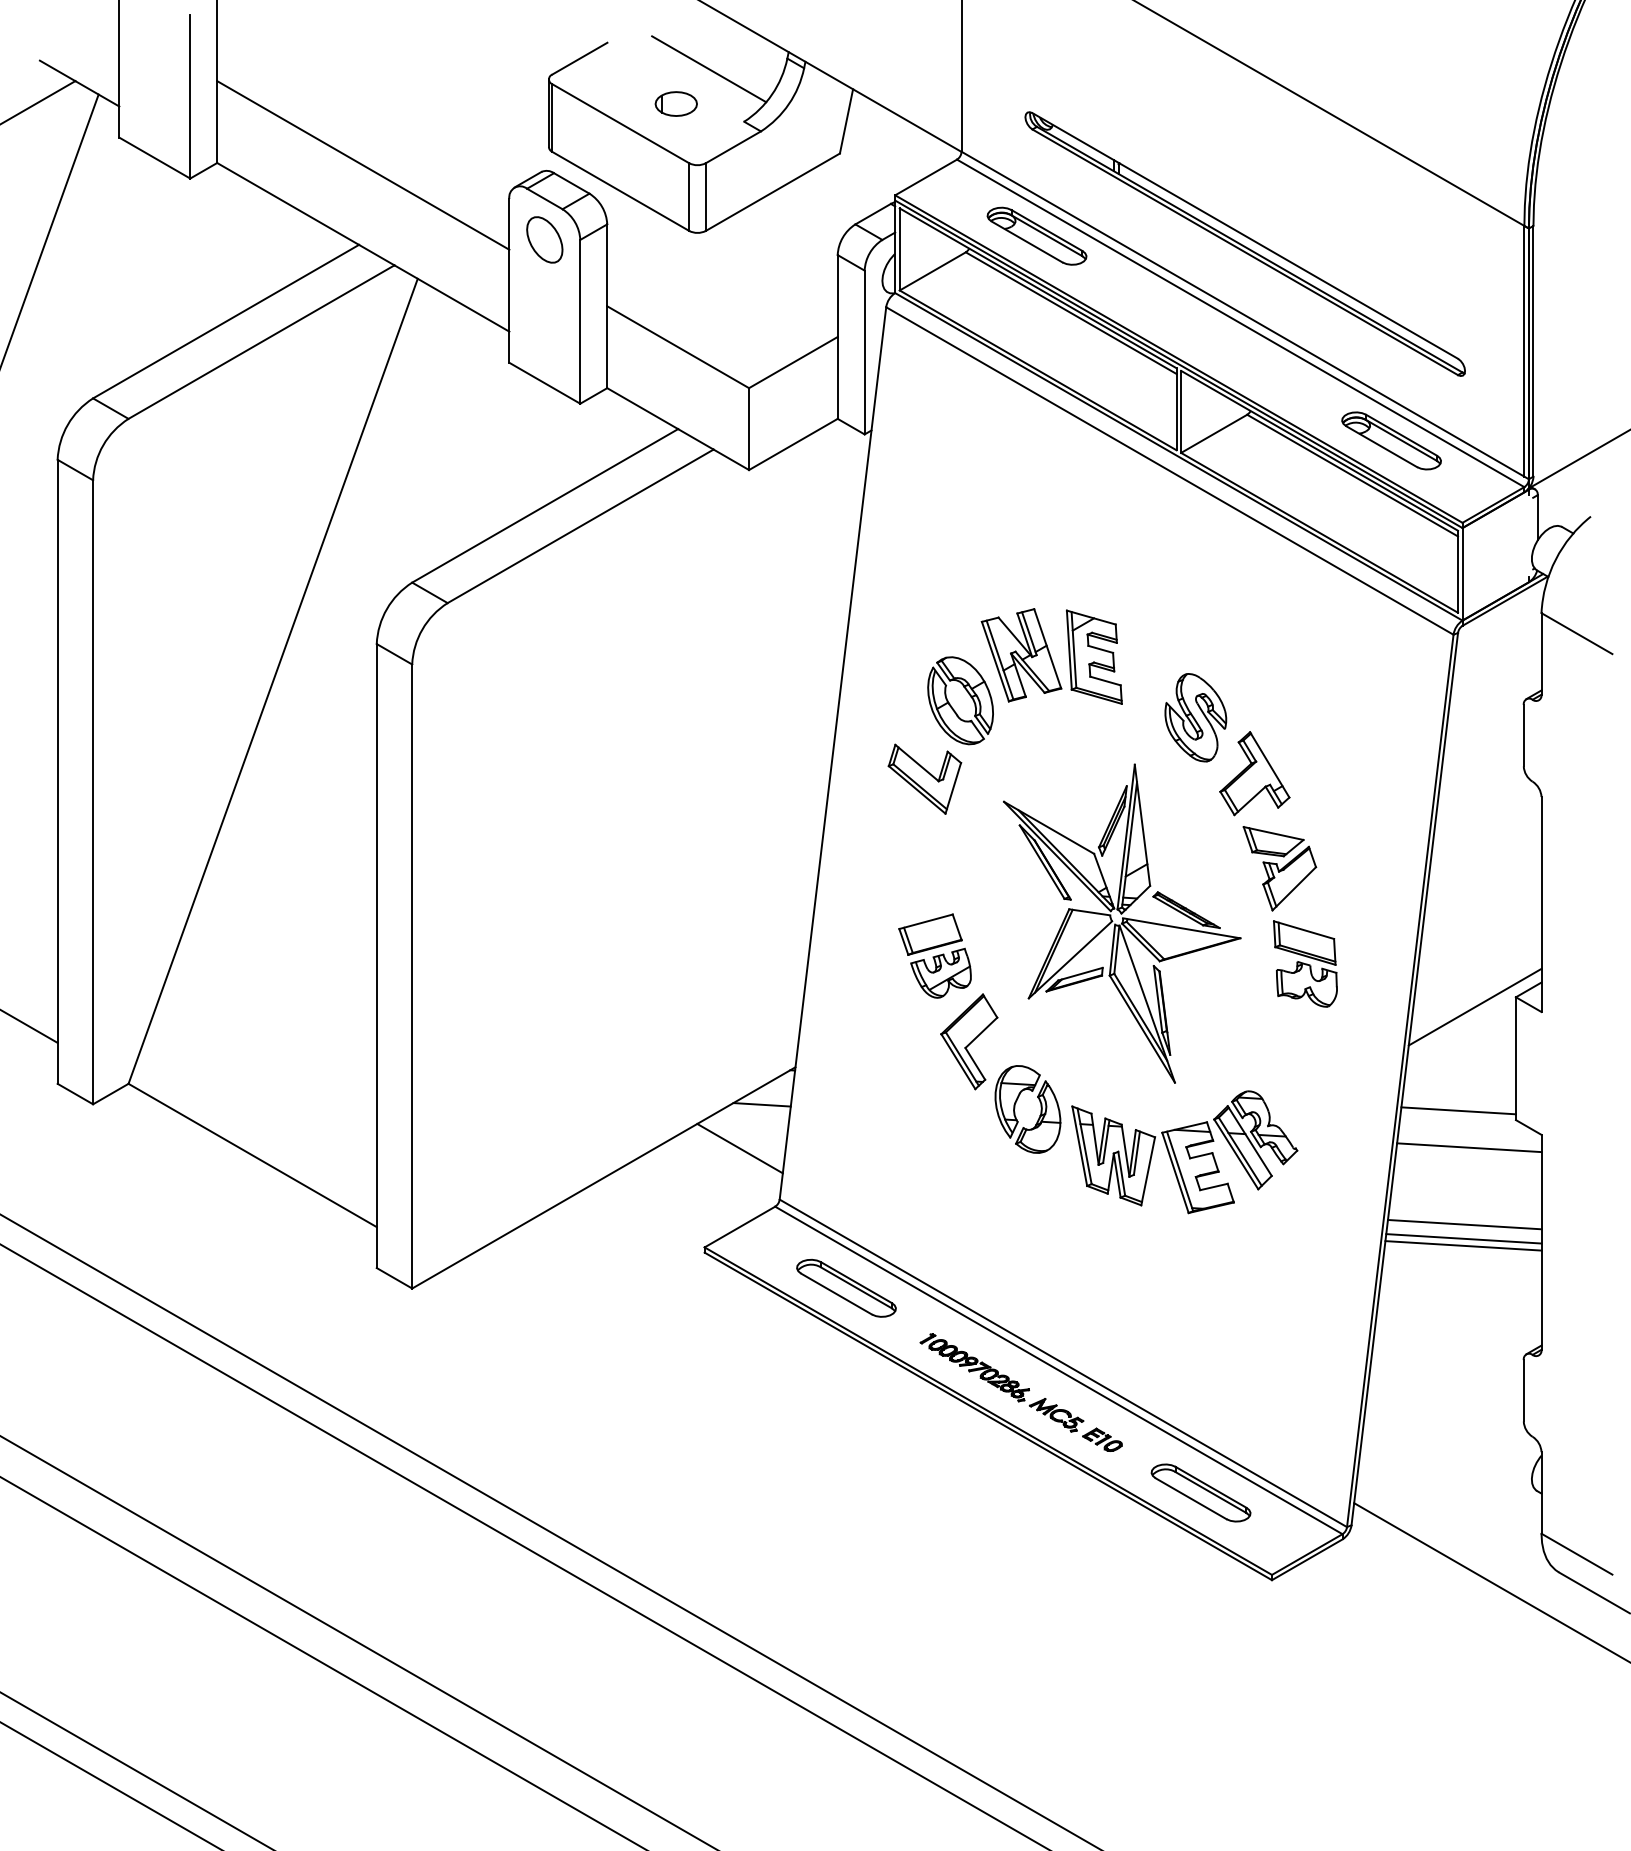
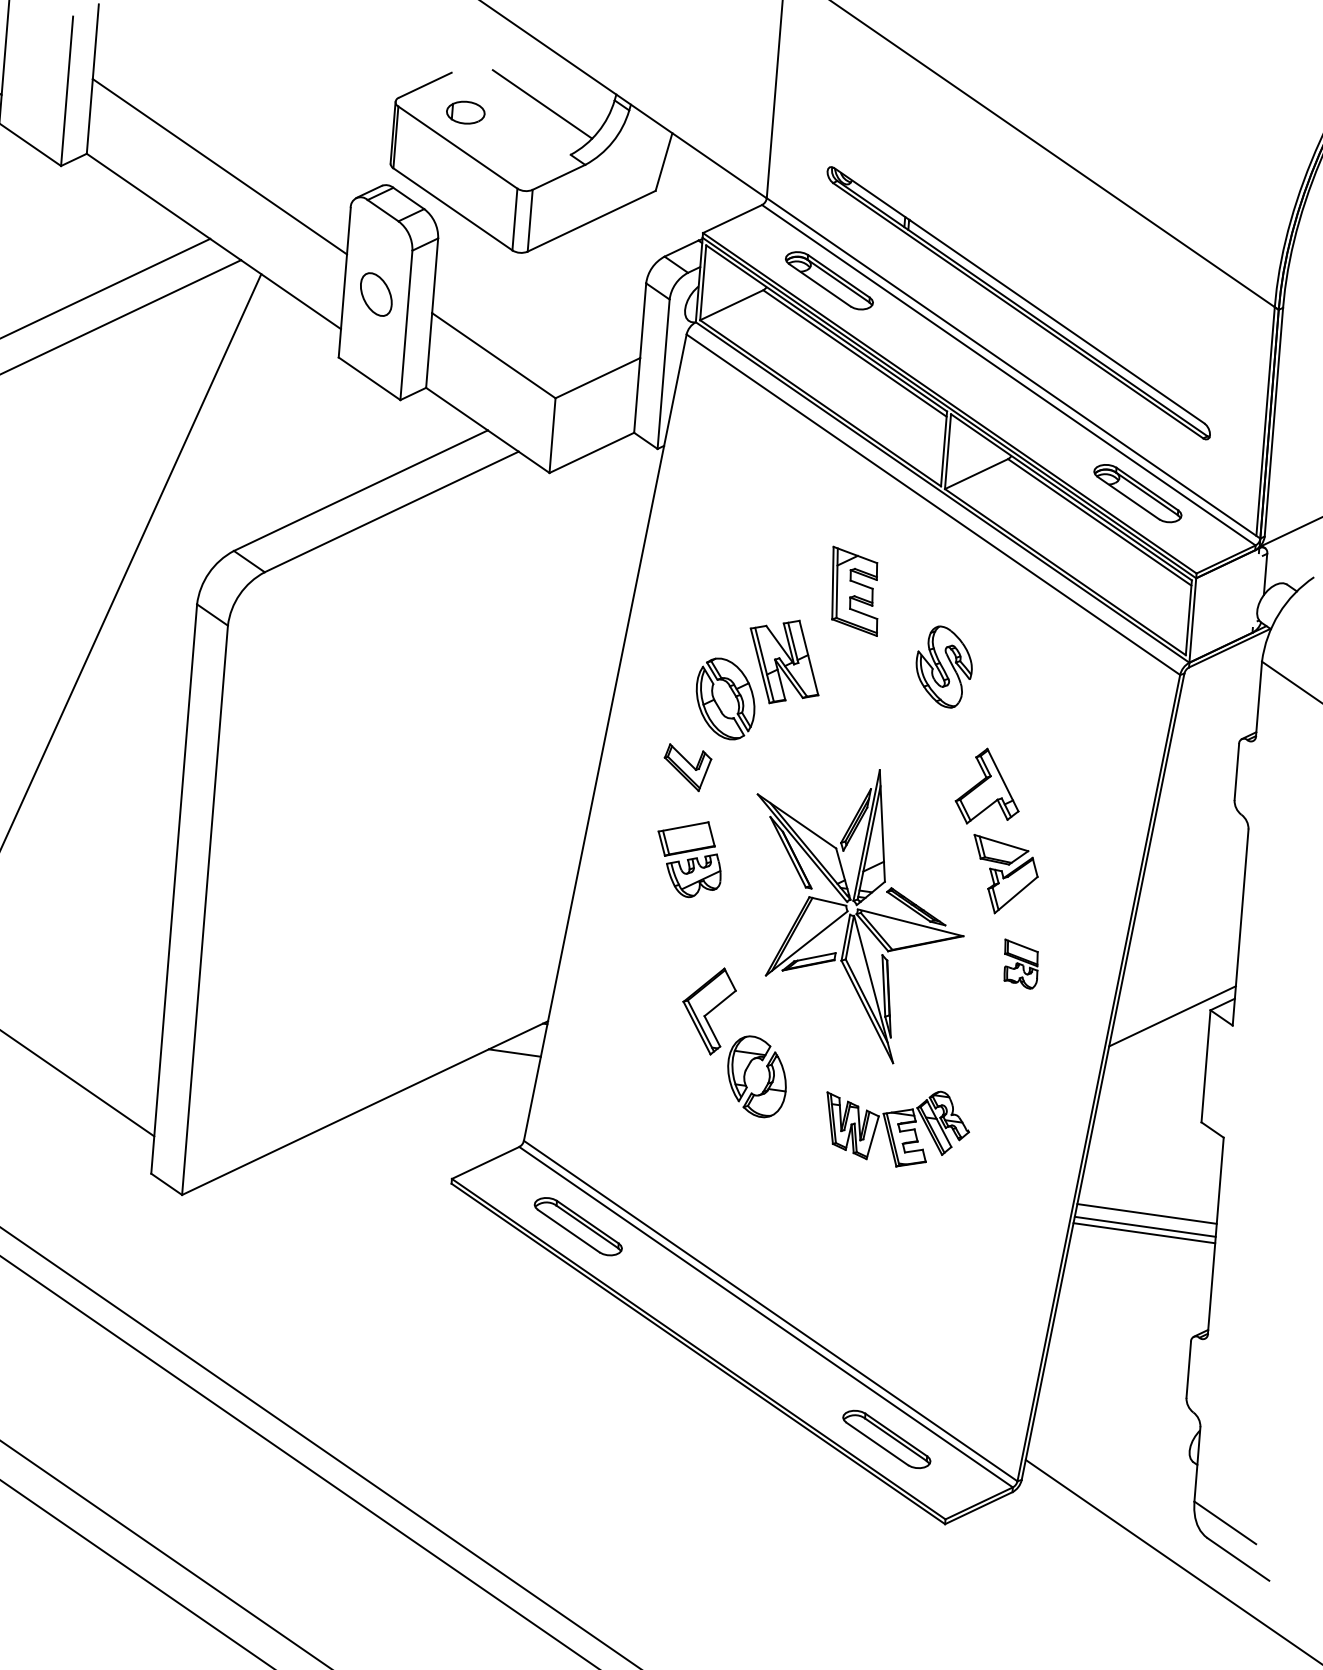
part: (675, 103) -> (465, 112), moved
part: (544, 239) -> (376, 294), moved
part: (1094, 656) -> (855, 590), moved
part: (1195, 717) -> (943, 666), moved
part: (924, 778) -> (686, 767), size x0.7
part: (934, 955) -> (688, 858), moved
part: (1305, 963) -> (1020, 964), size x0.6
line: (1458, 1110) -> (1149, 1109), removed
line: (1469, 1147) -> (1157, 1143), removed
line: (739, 1148) -> (491, 1091), removed
part: (1184, 1152) -> (896, 1127), size x0.7
part: (1020, 1392) -> (729, 1334), removed

